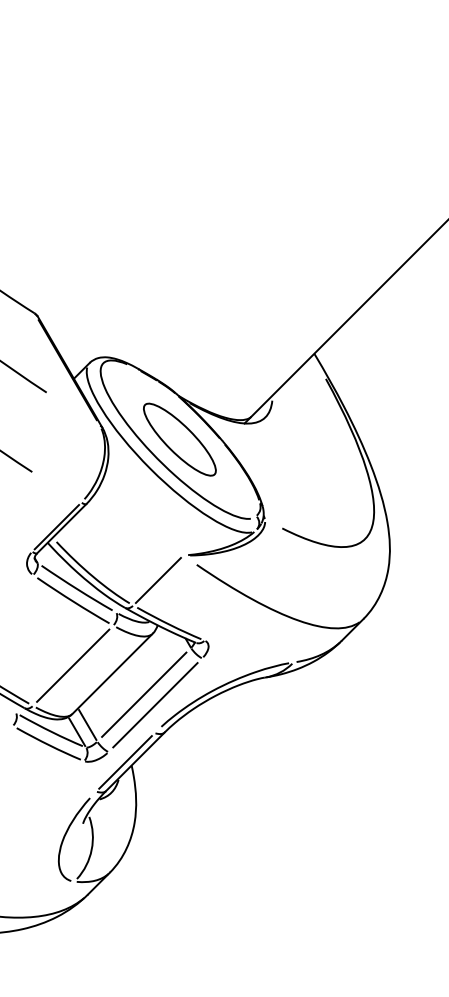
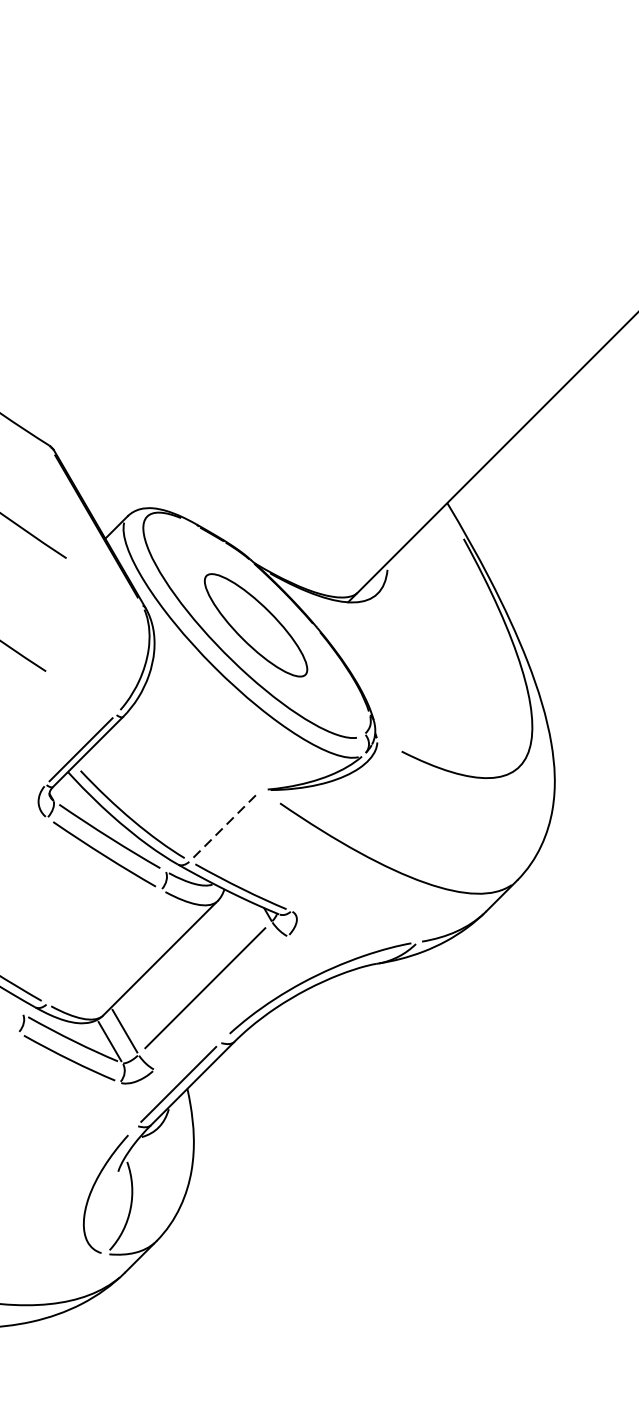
line: (158, 580) -> (225, 825), solid -> dashed
line: (73, 665) -> (104, 946), removed
line: (155, 705) -> (221, 1003), removed

